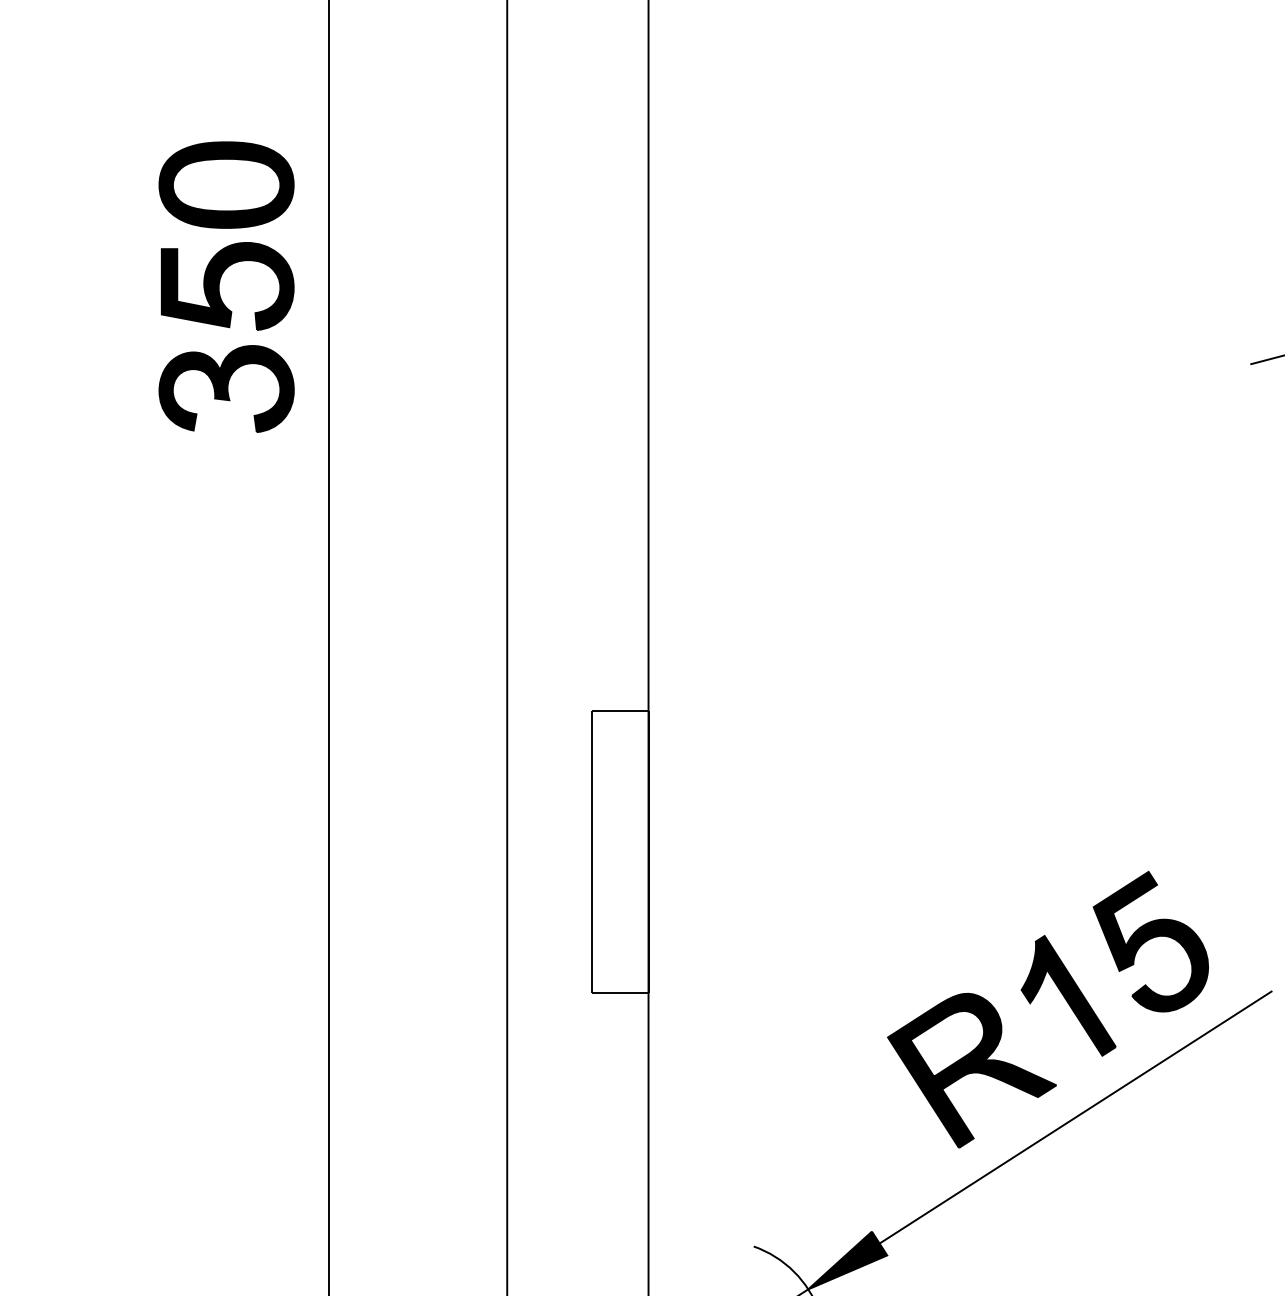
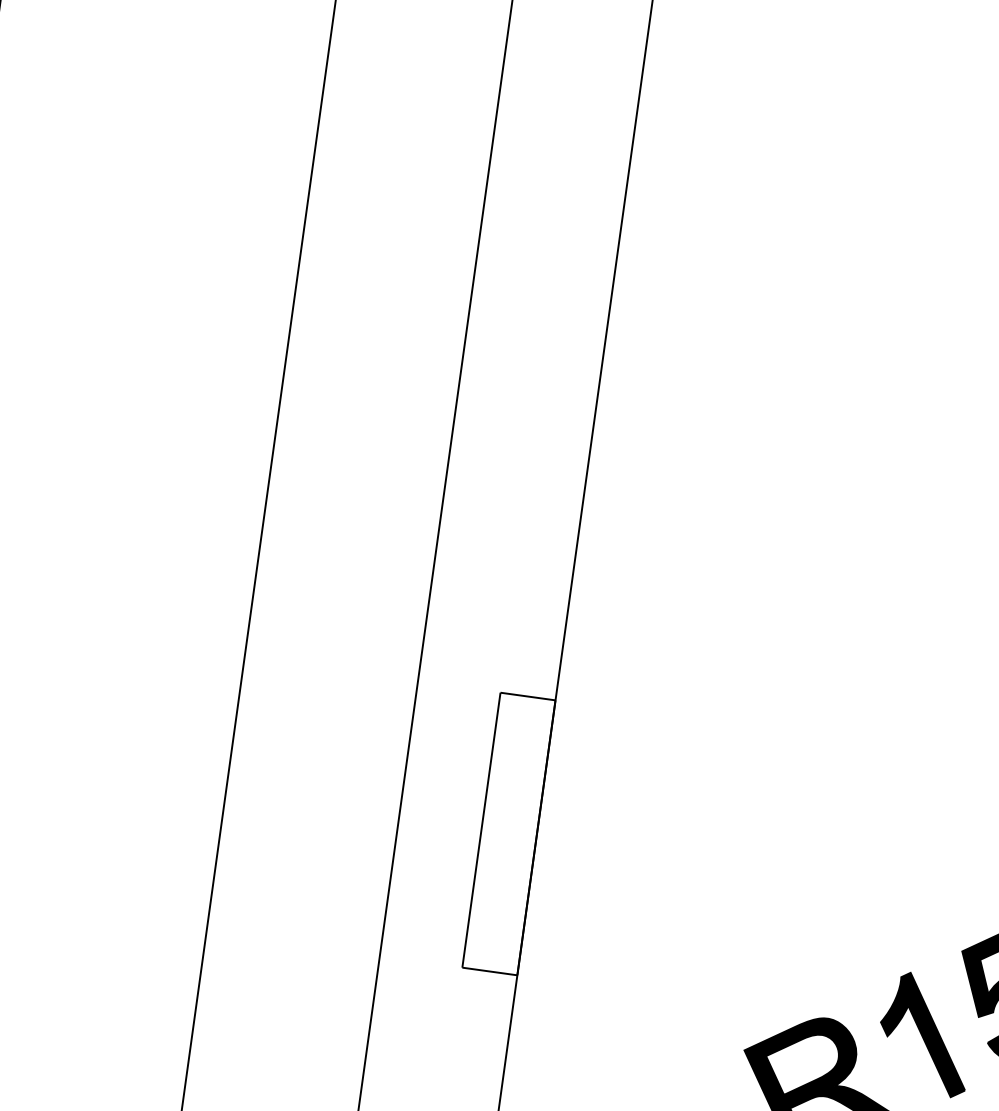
part: (219, 286) -> (195, 229), removed

